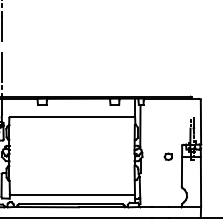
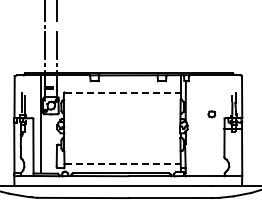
line: (73, 117) -> (123, 92), solid -> dashed
part: (168, 157) -> (211, 114), moved
line: (72, 194) -> (122, 164), solid -> dashed

